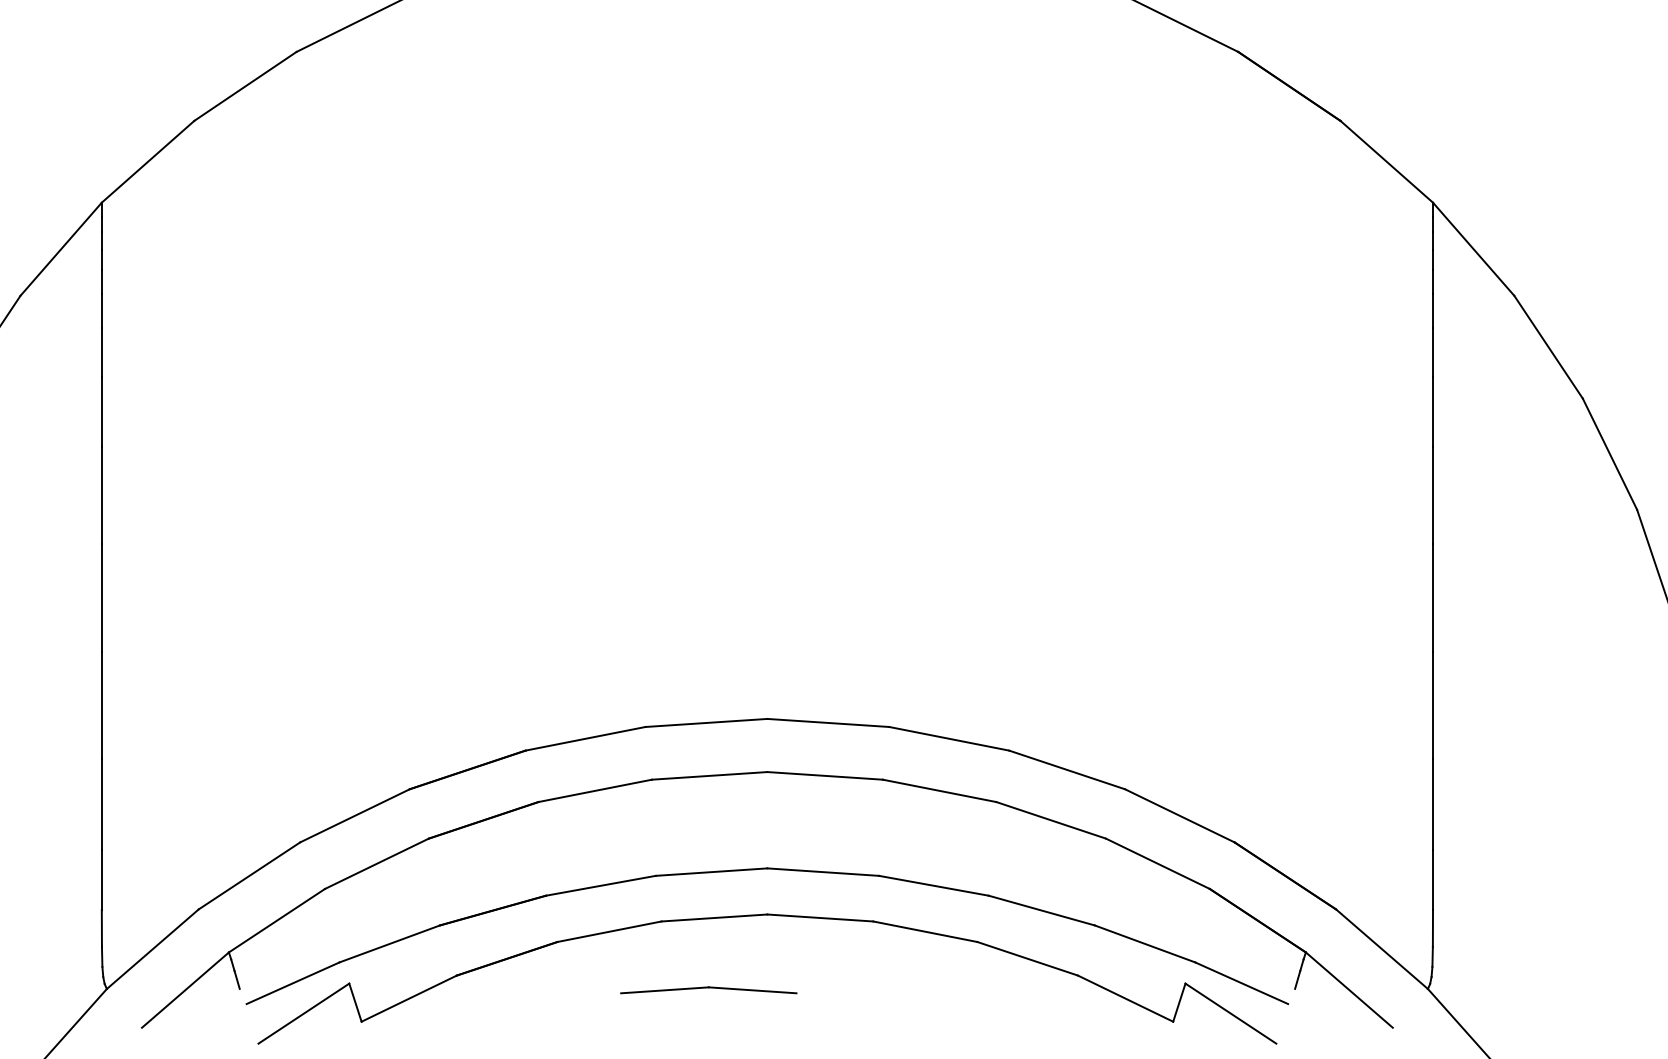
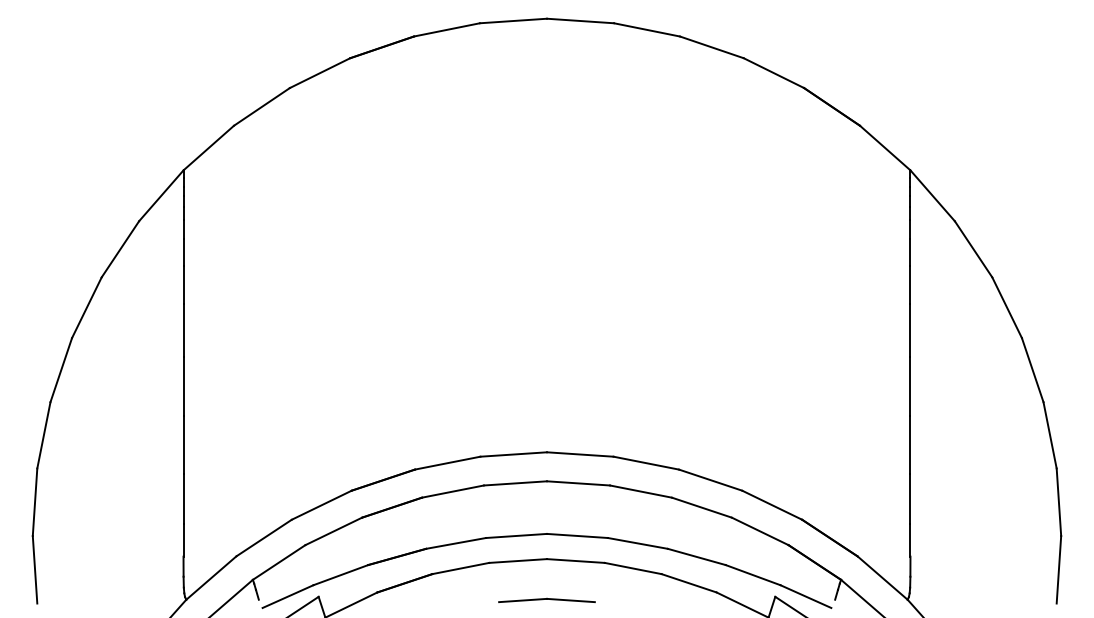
part: (707, 988) -> (546, 599), moved

